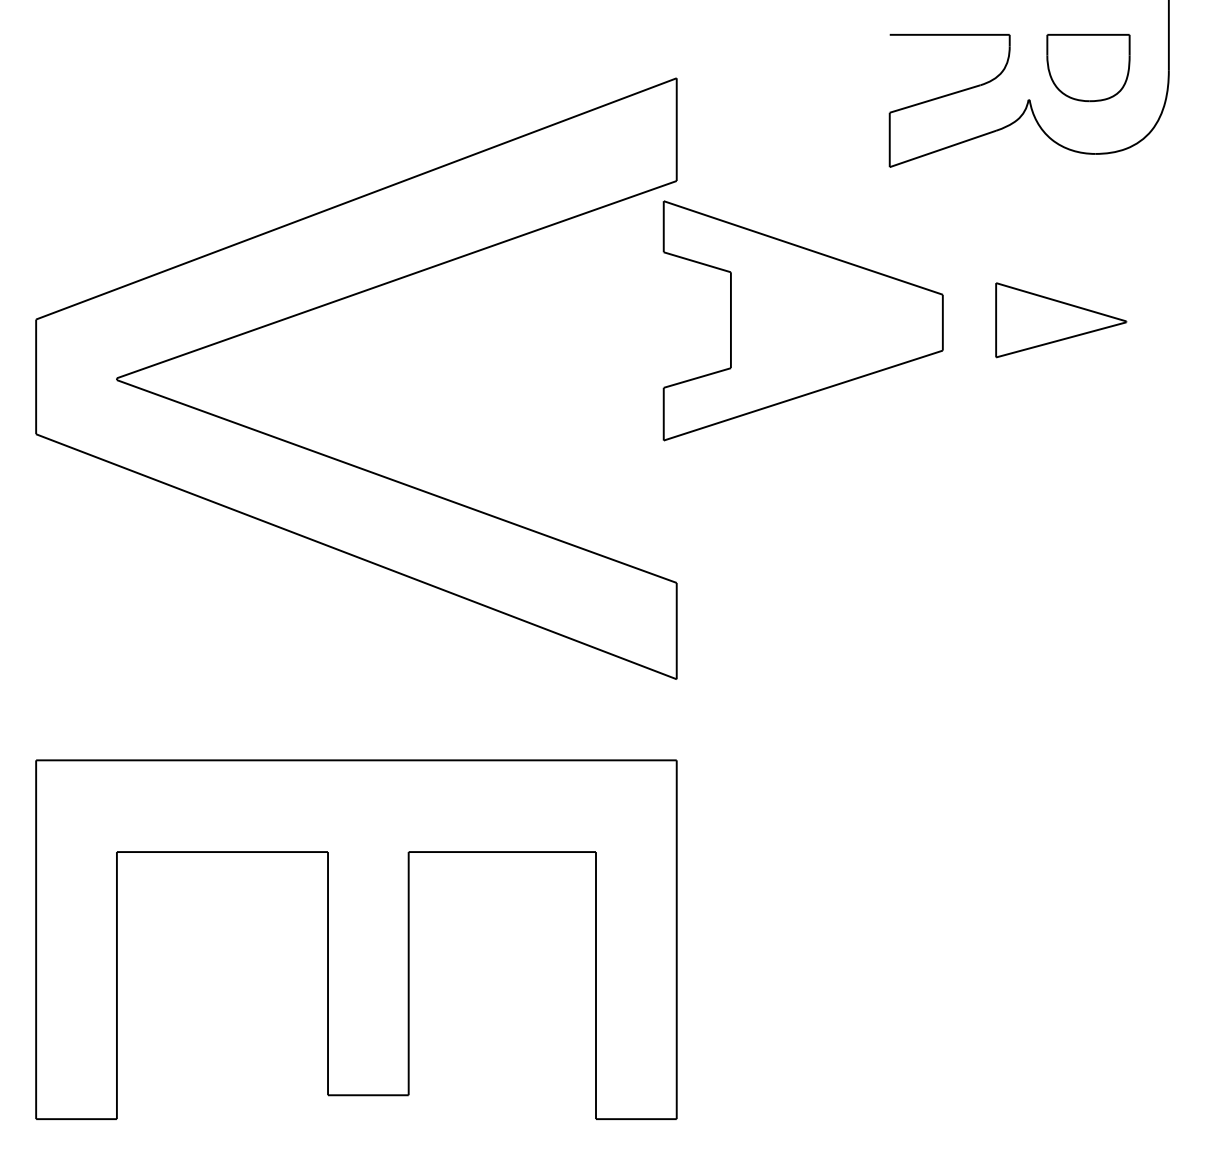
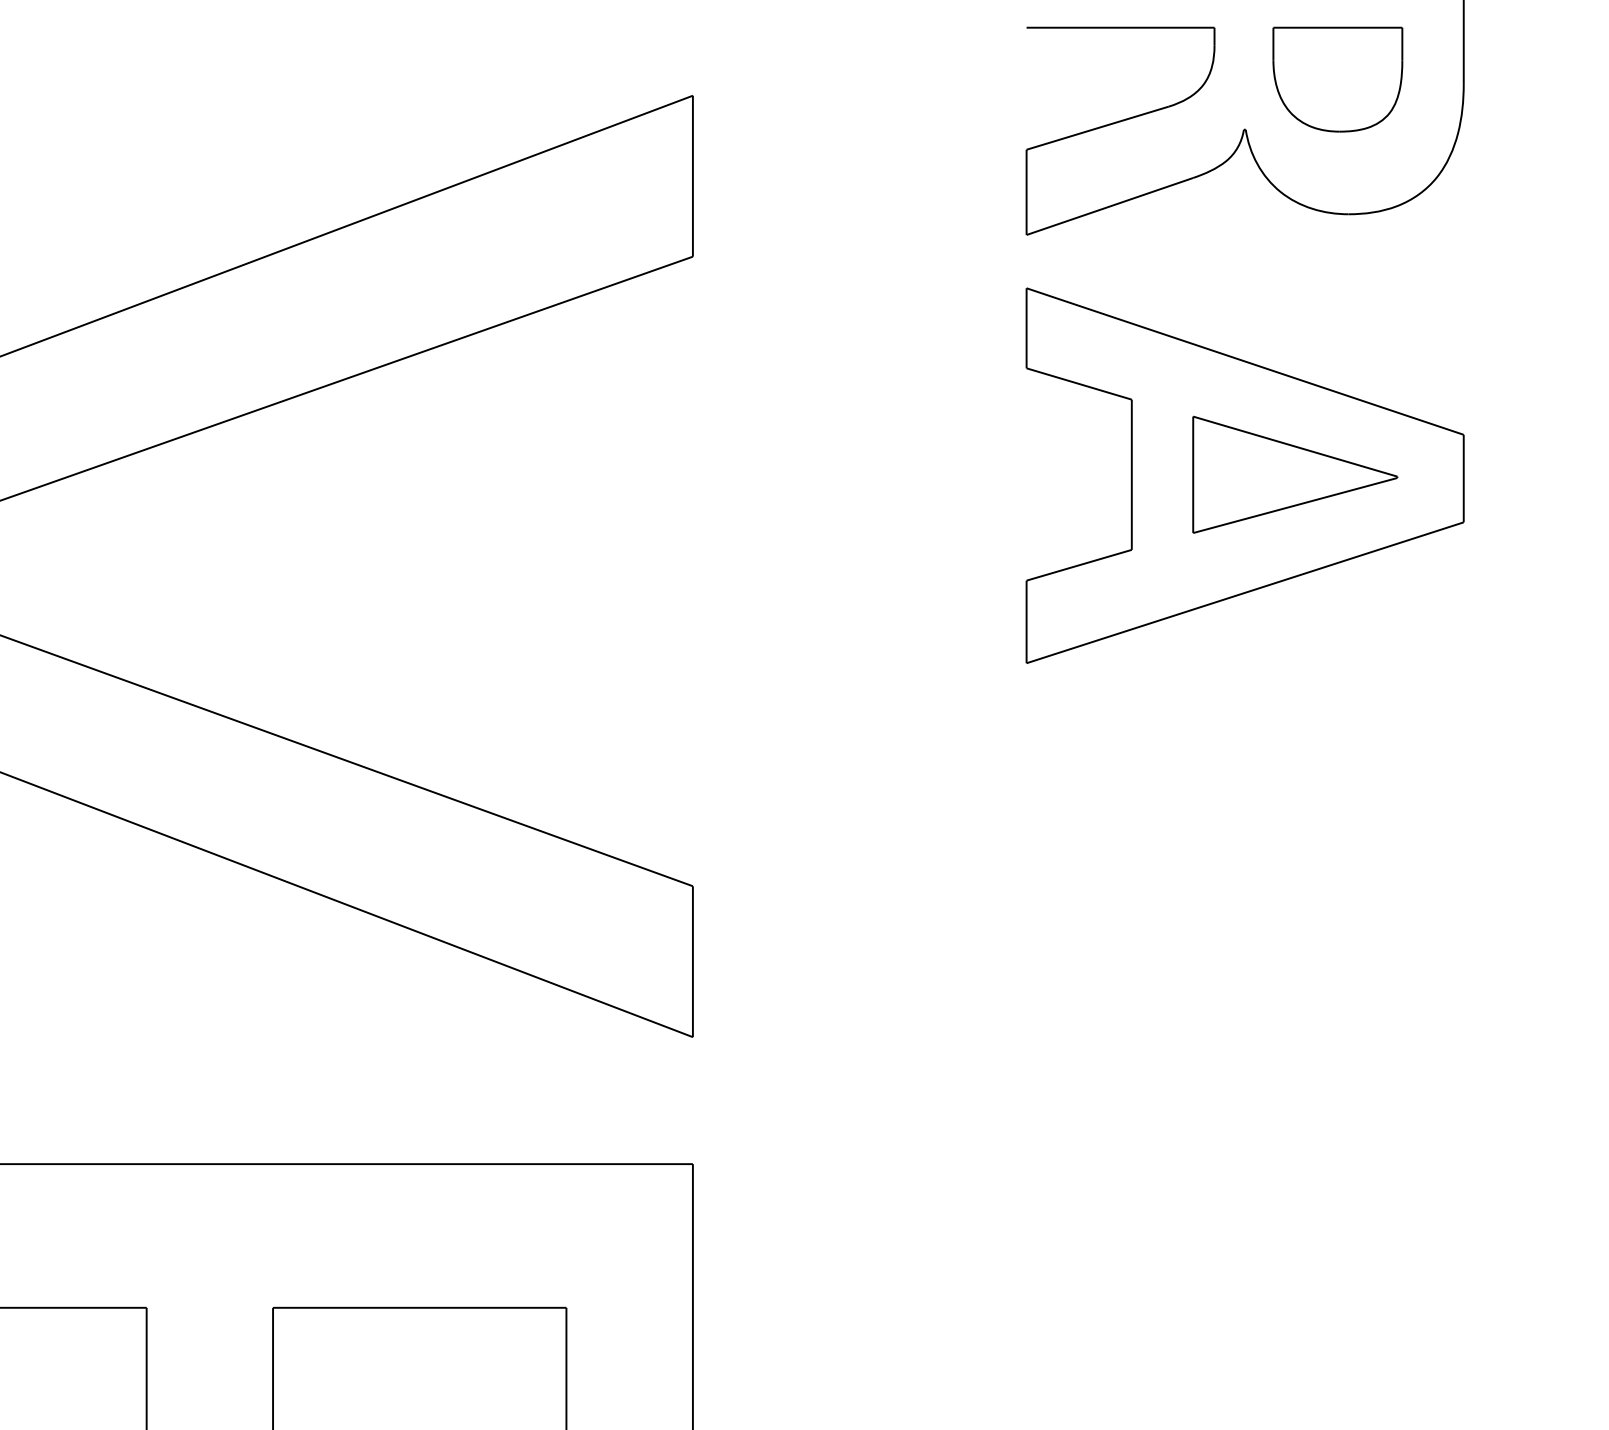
part: (802, 320) -> (1243, 475), moved

